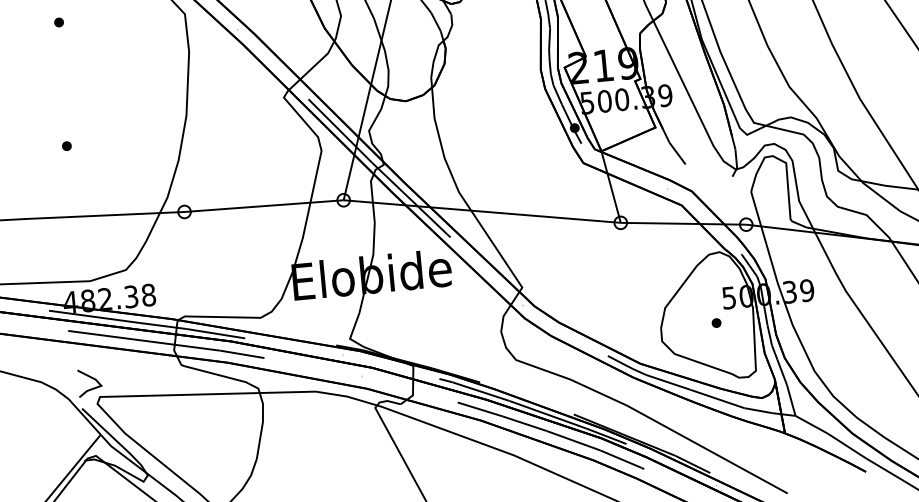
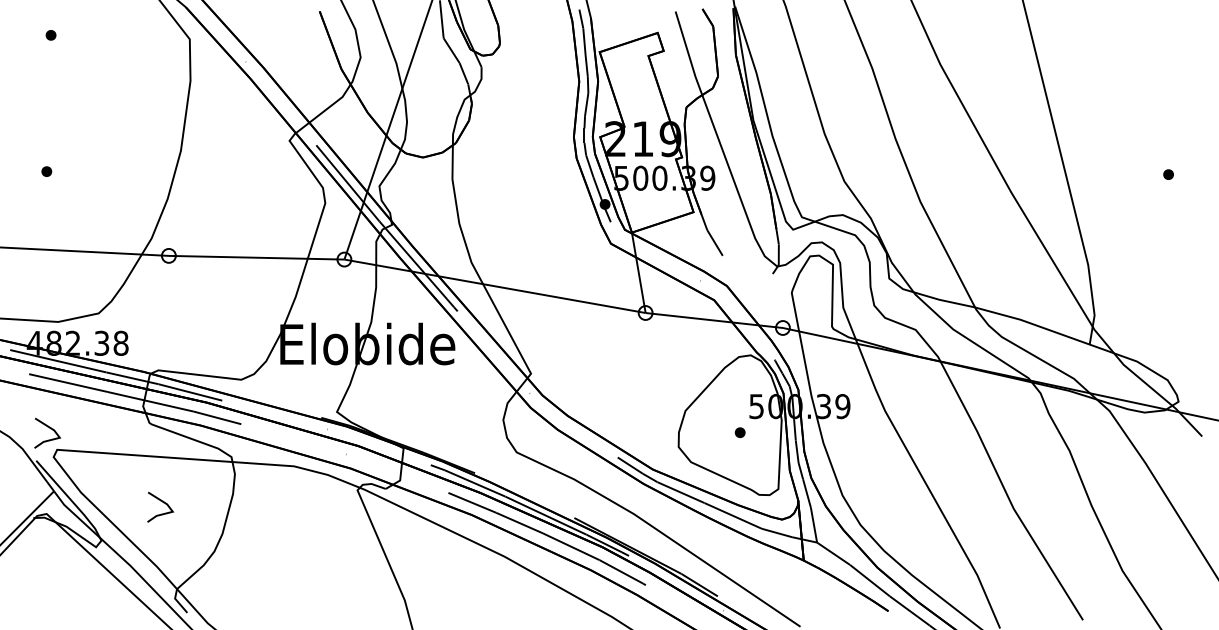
line: (200, 436) -> (163, 503), added

